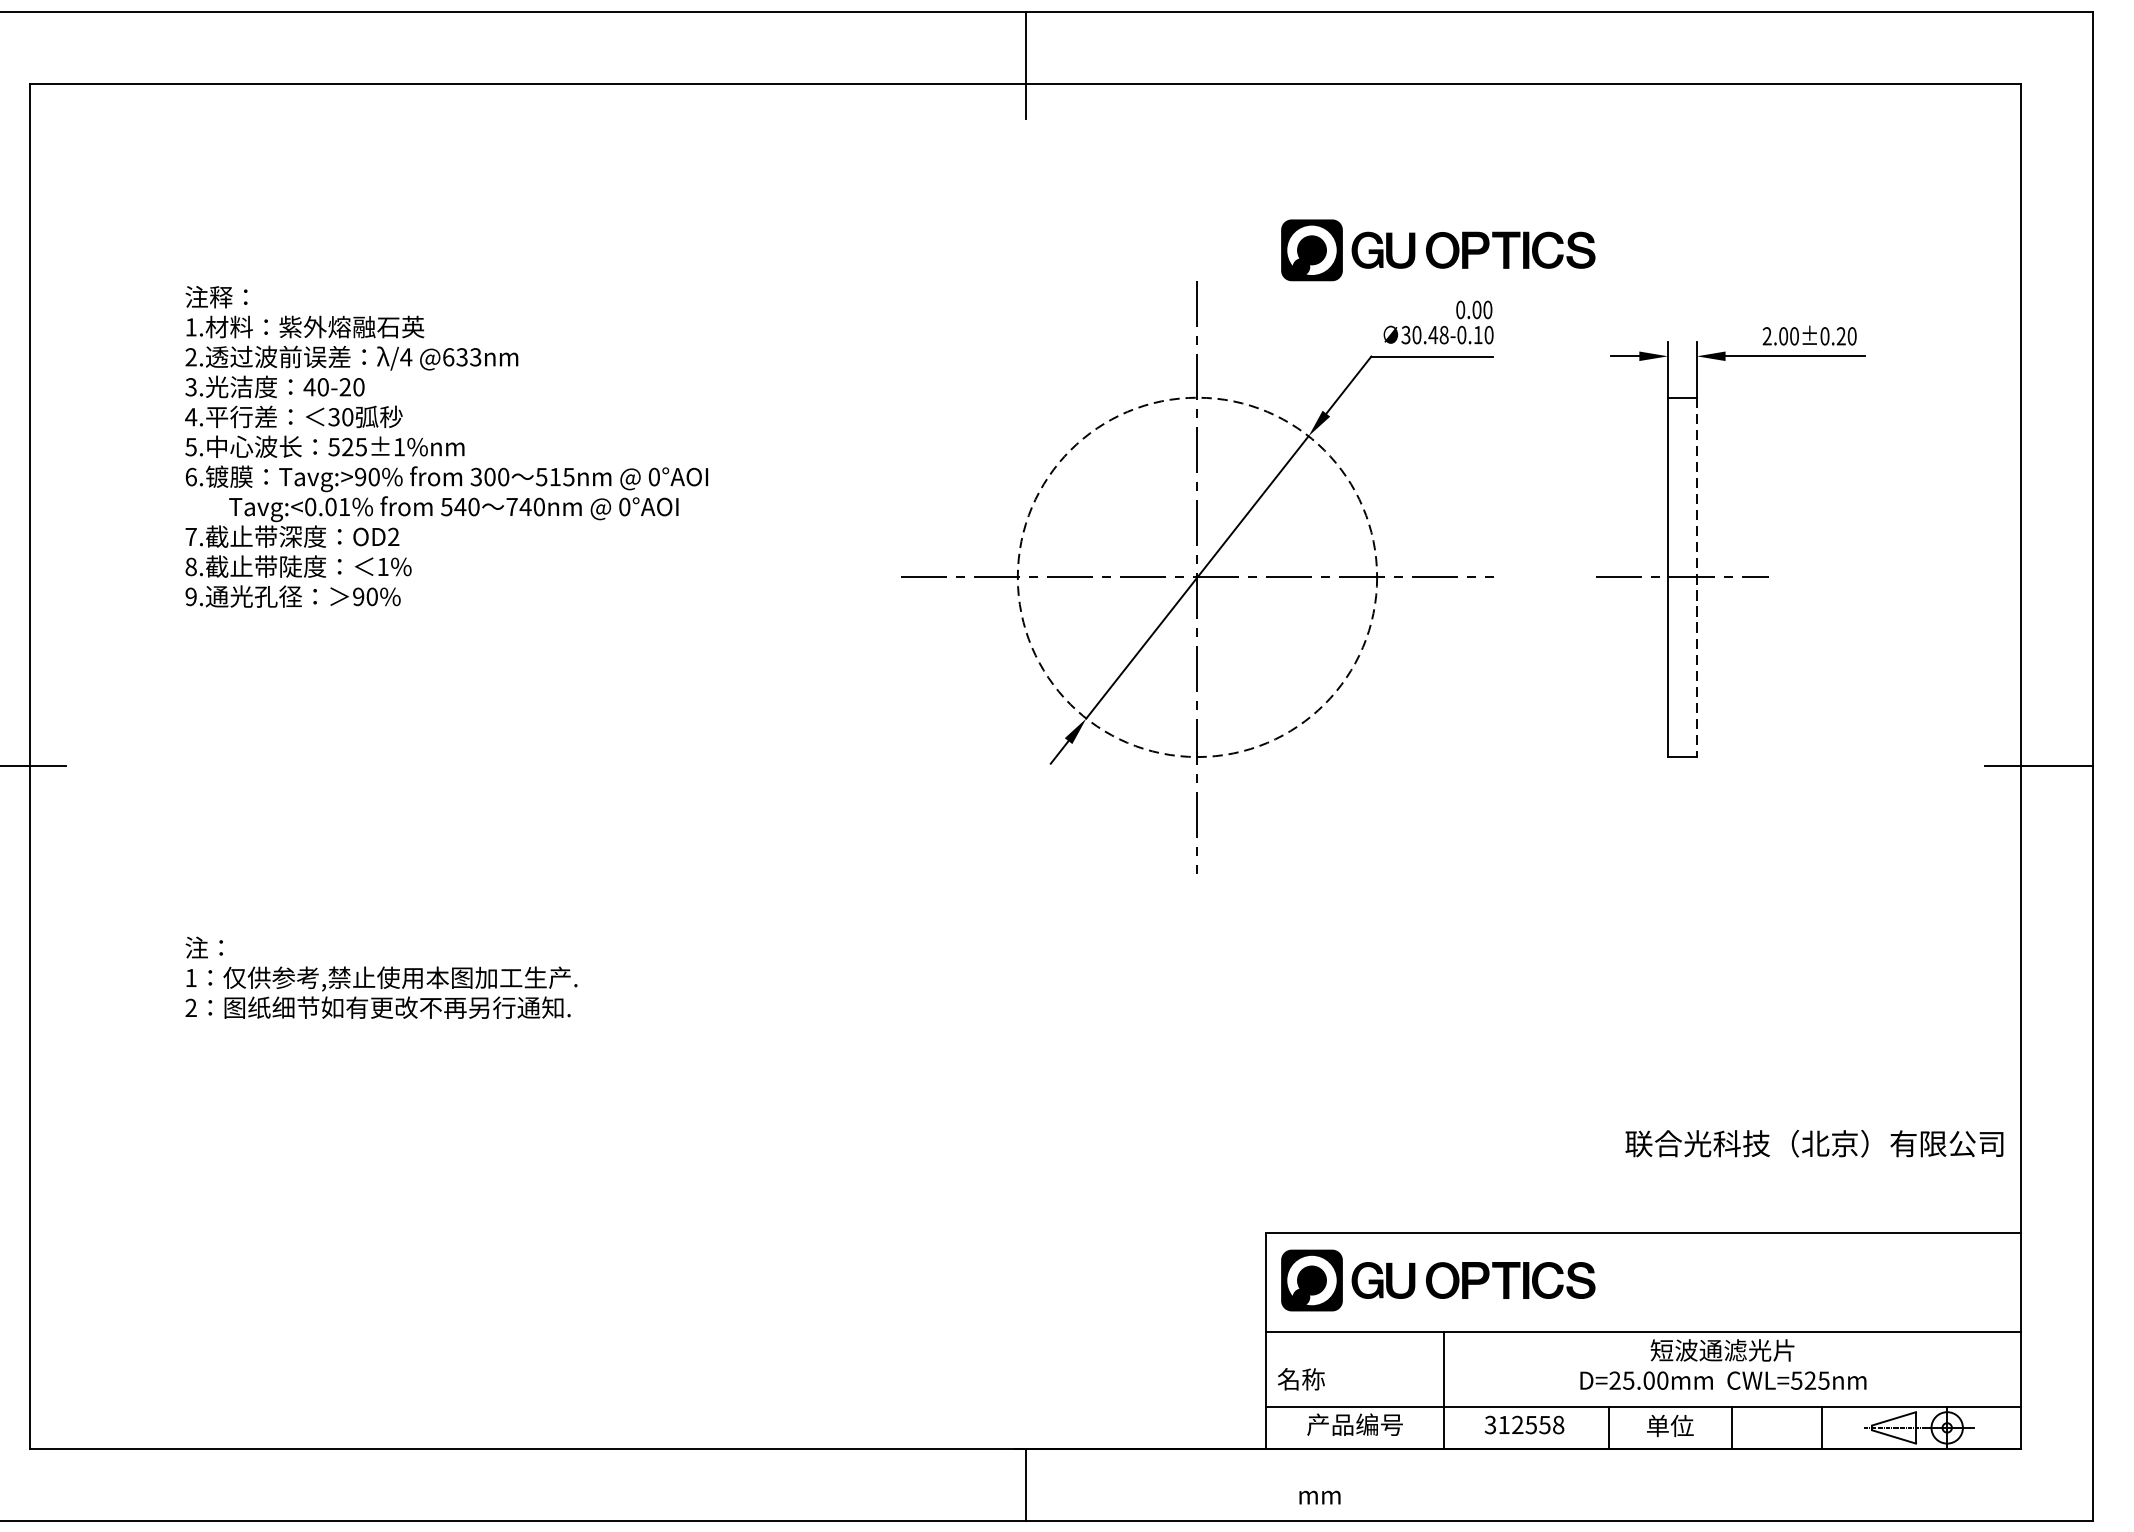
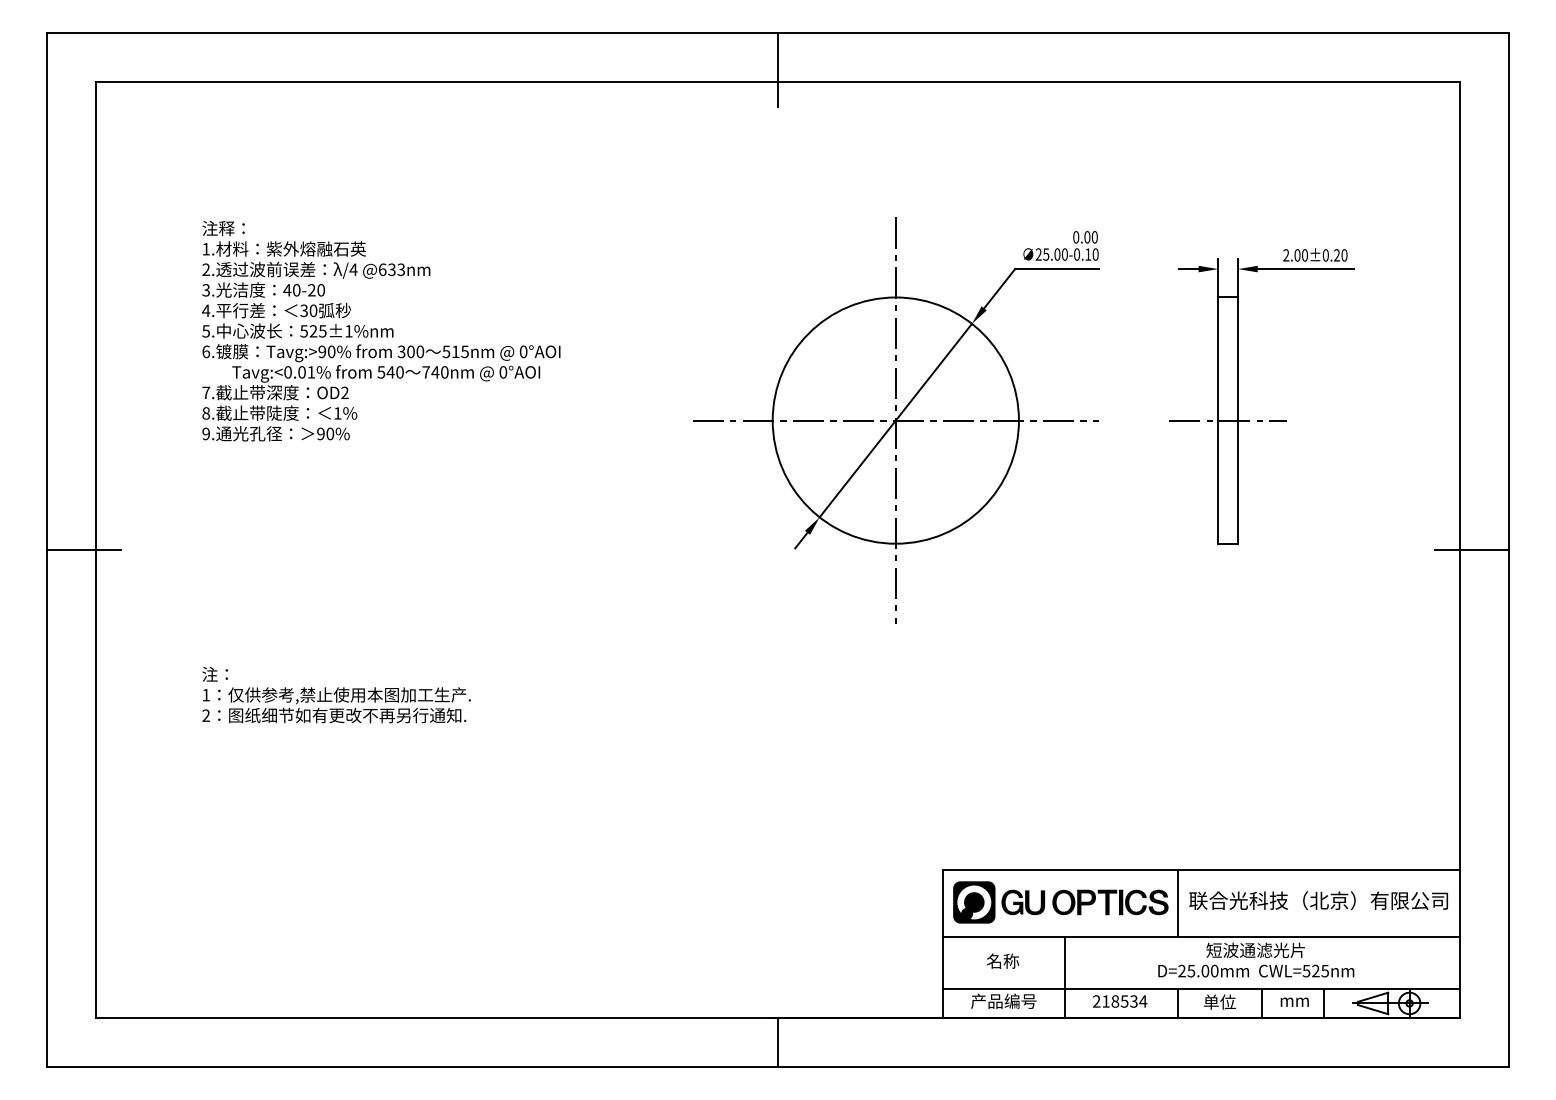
part: (1437, 250) -> (1060, 196), removed
text: (1424, 335) -> (1051, 254), 30.48 -> 25.00
circle: (1197, 577) -> (895, 420), dashed -> solid
line: (1697, 578) -> (1238, 421), dashed -> solid
text: (1814, 1143) -> (1318, 900), moved
line: (1608, 1282) -> (1177, 903), added
text: (1302, 1378) -> (1003, 960), moved
text: (1523, 1425) -> (1119, 1001), 312558 -> 218534
text: (1319, 1496) -> (1294, 1001), moved

